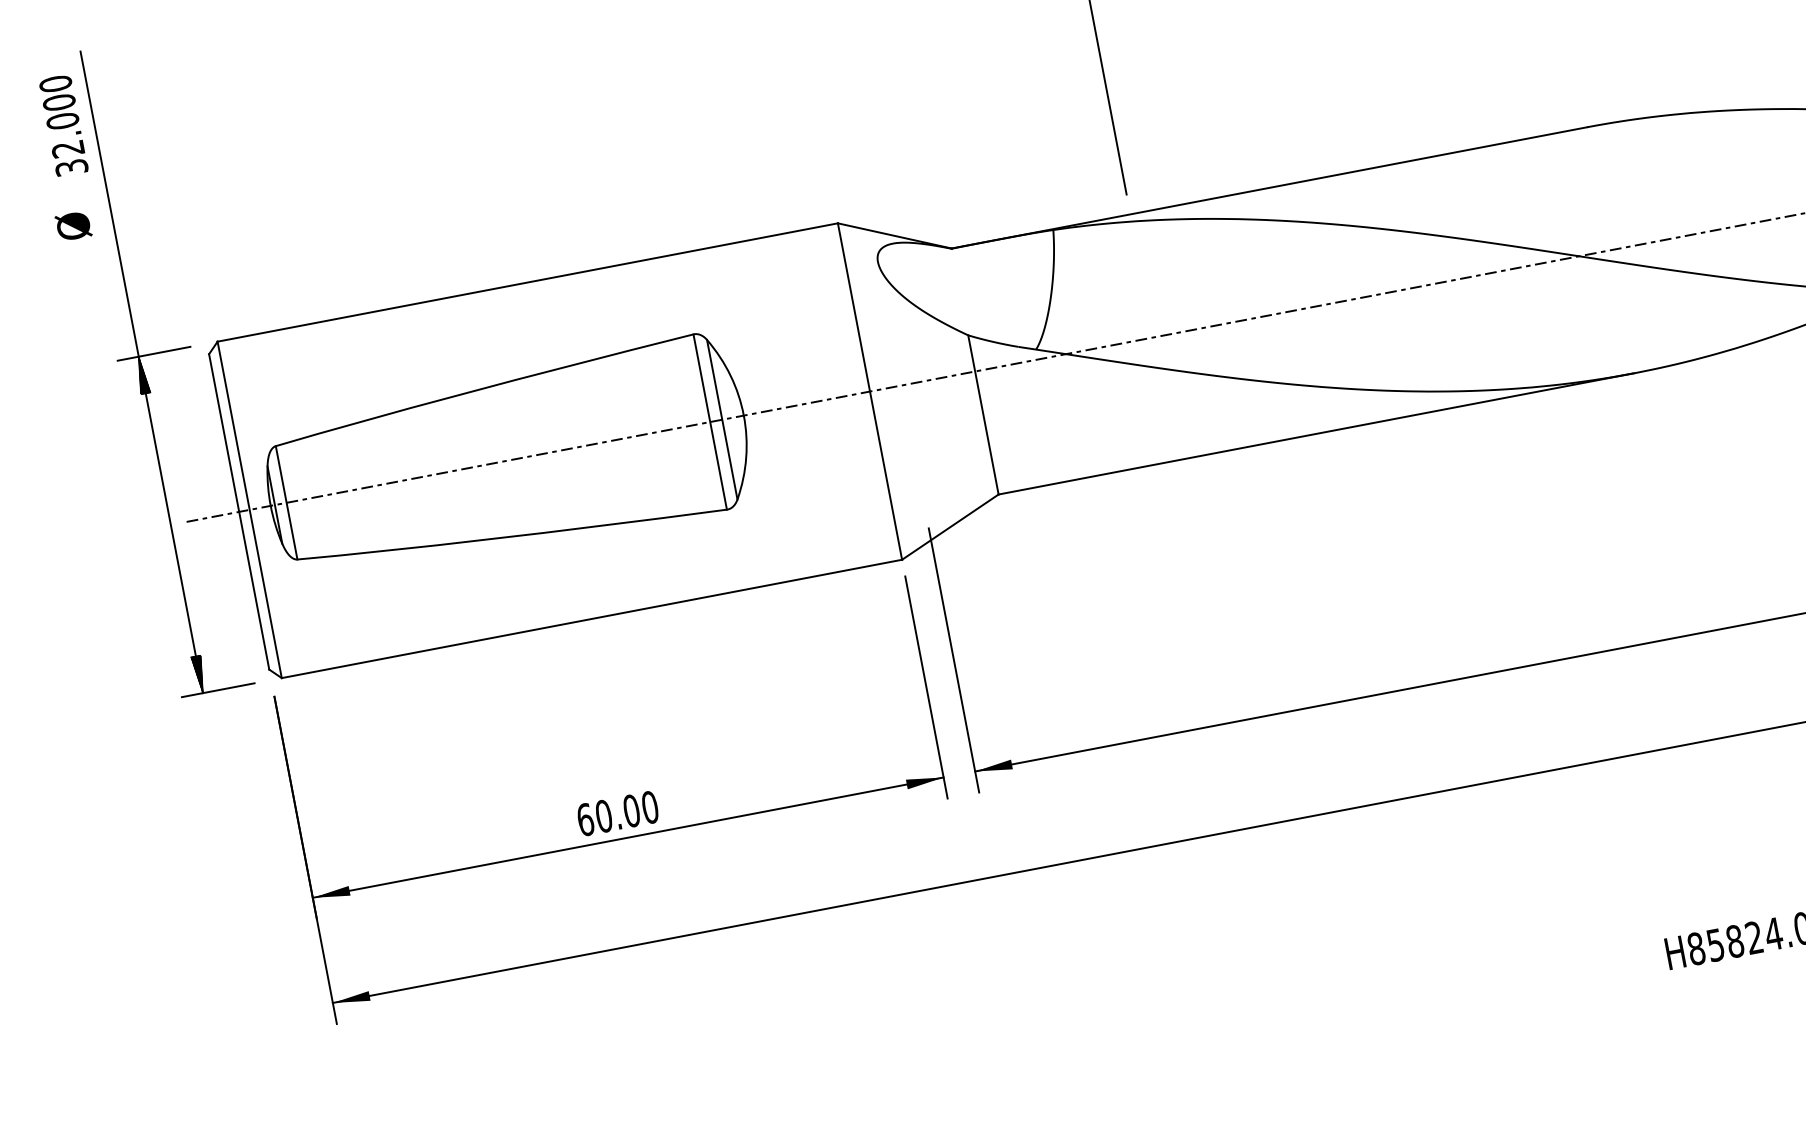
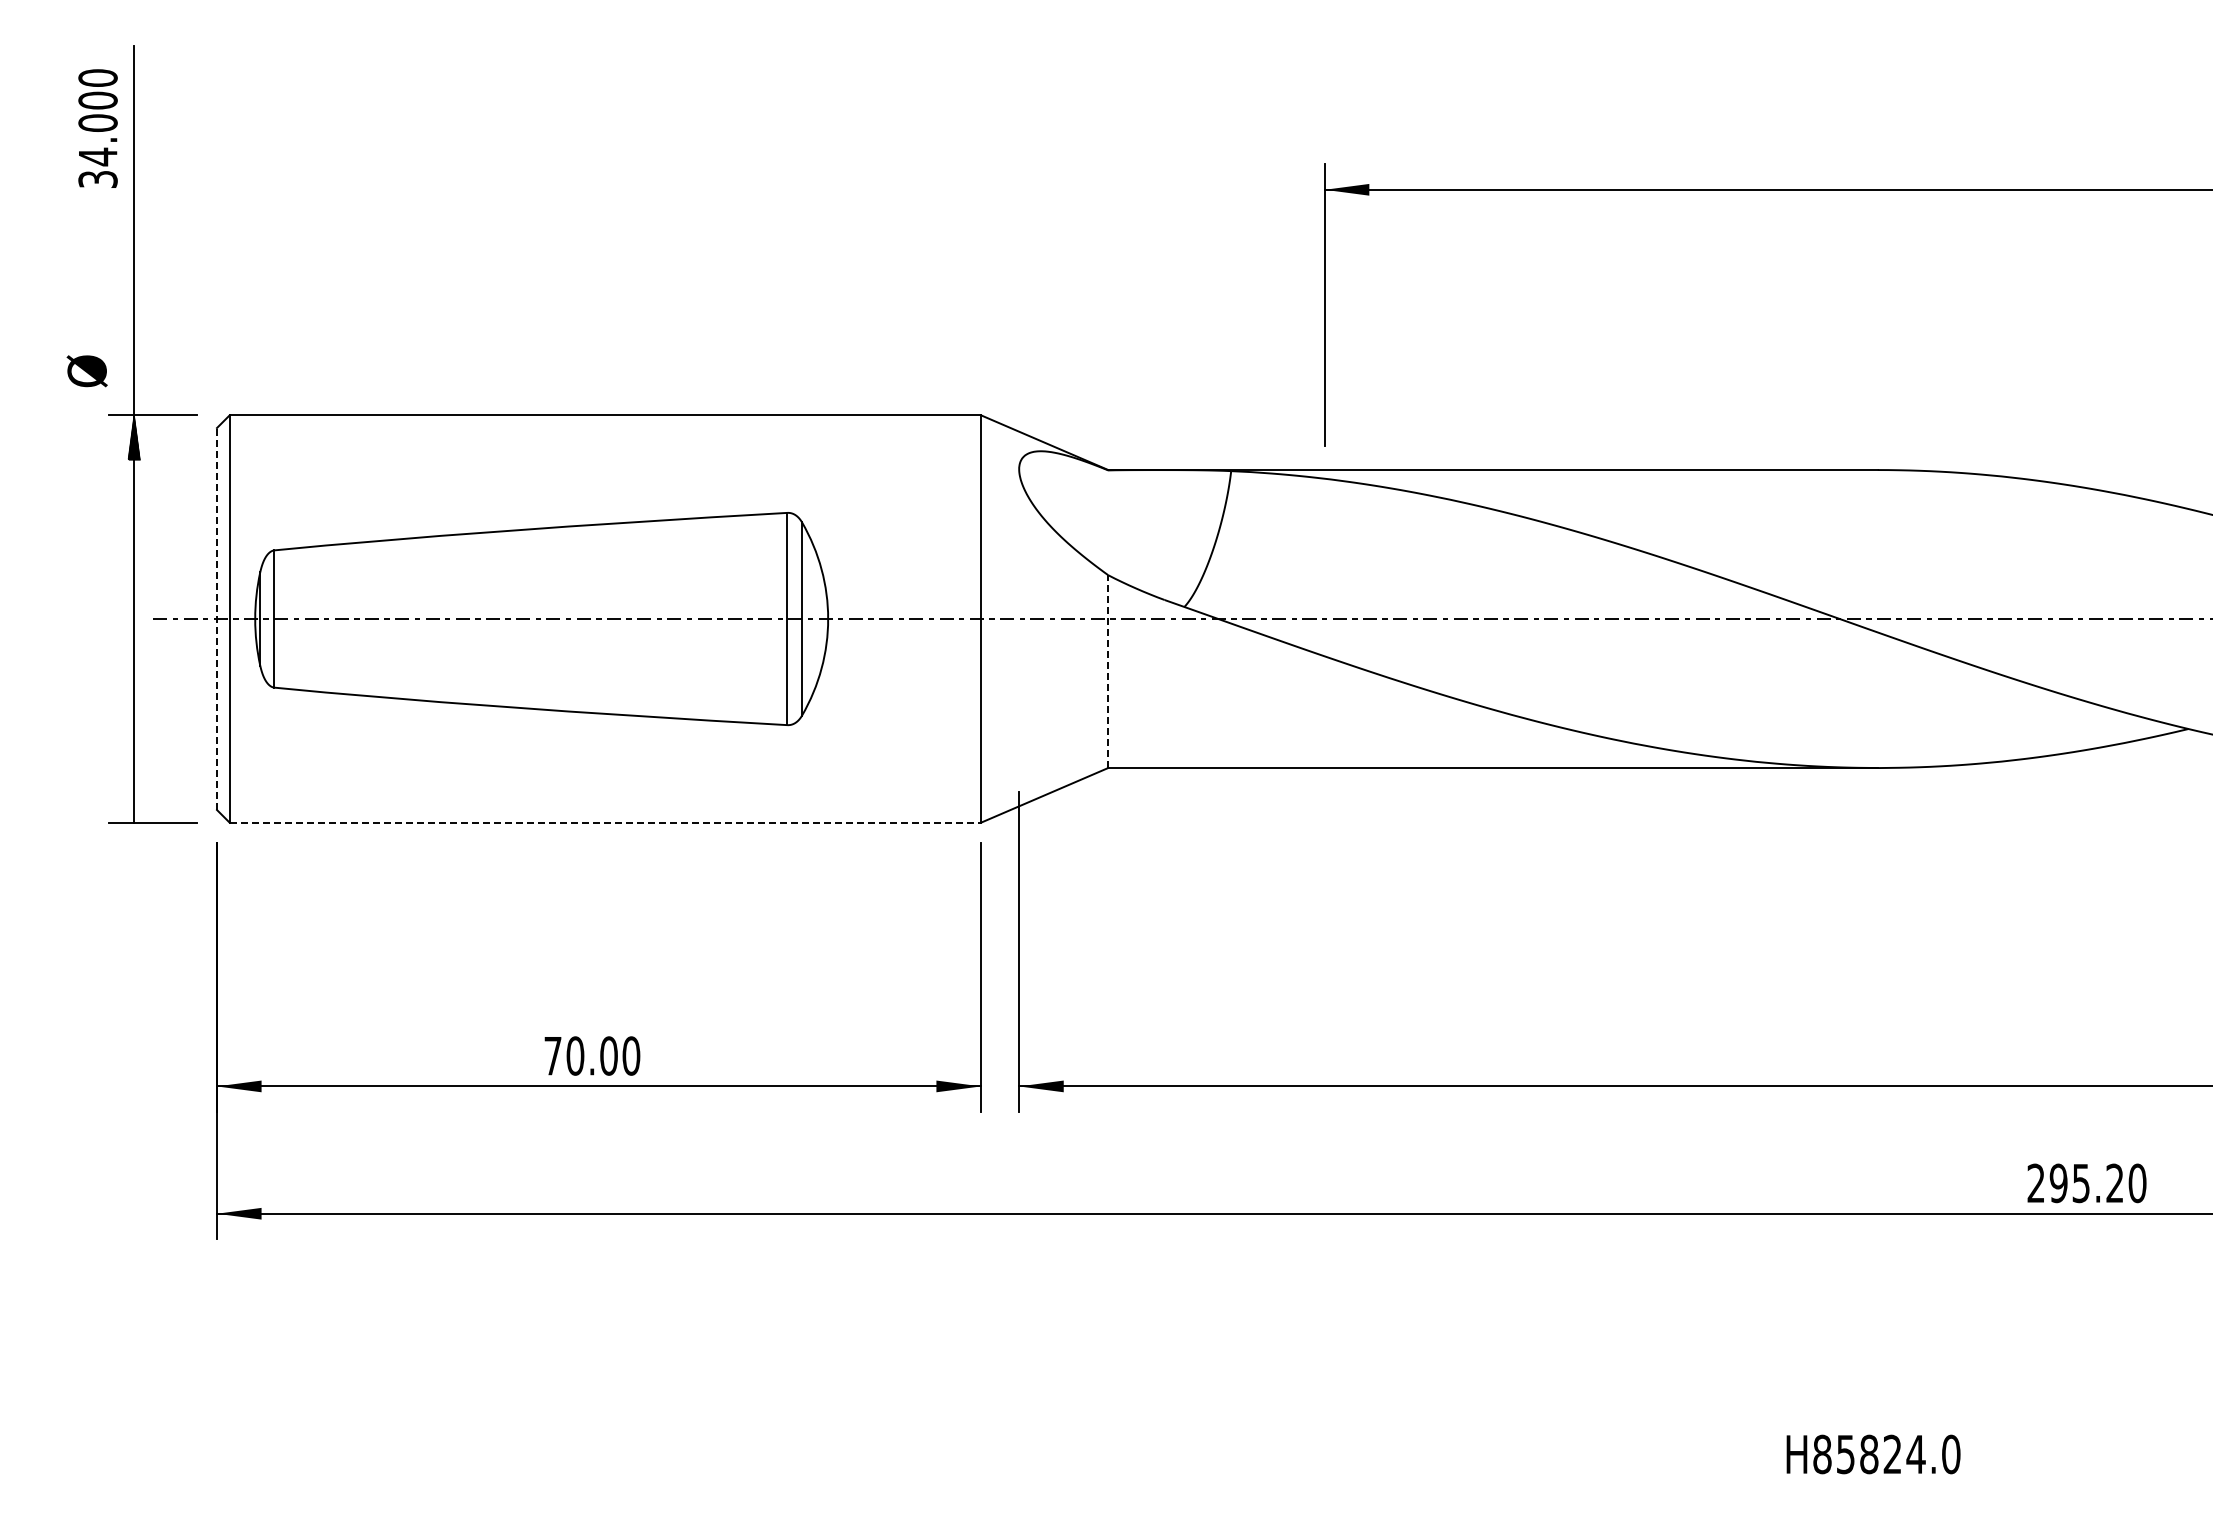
text: (67, 148) -> (97, 156), 32.000 -> 34.000
text: (73, 226) -> (86, 371), moved
line: (983, 414) -> (1108, 671), solid -> dashed
line: (239, 512) -> (217, 619), solid -> dashed
line: (592, 618) -> (605, 822), solid -> dashed
hatch: (199, 674) -> (134, 800), removed
text: (585, 819) -> (553, 1055), 60.00 -> 70.00

